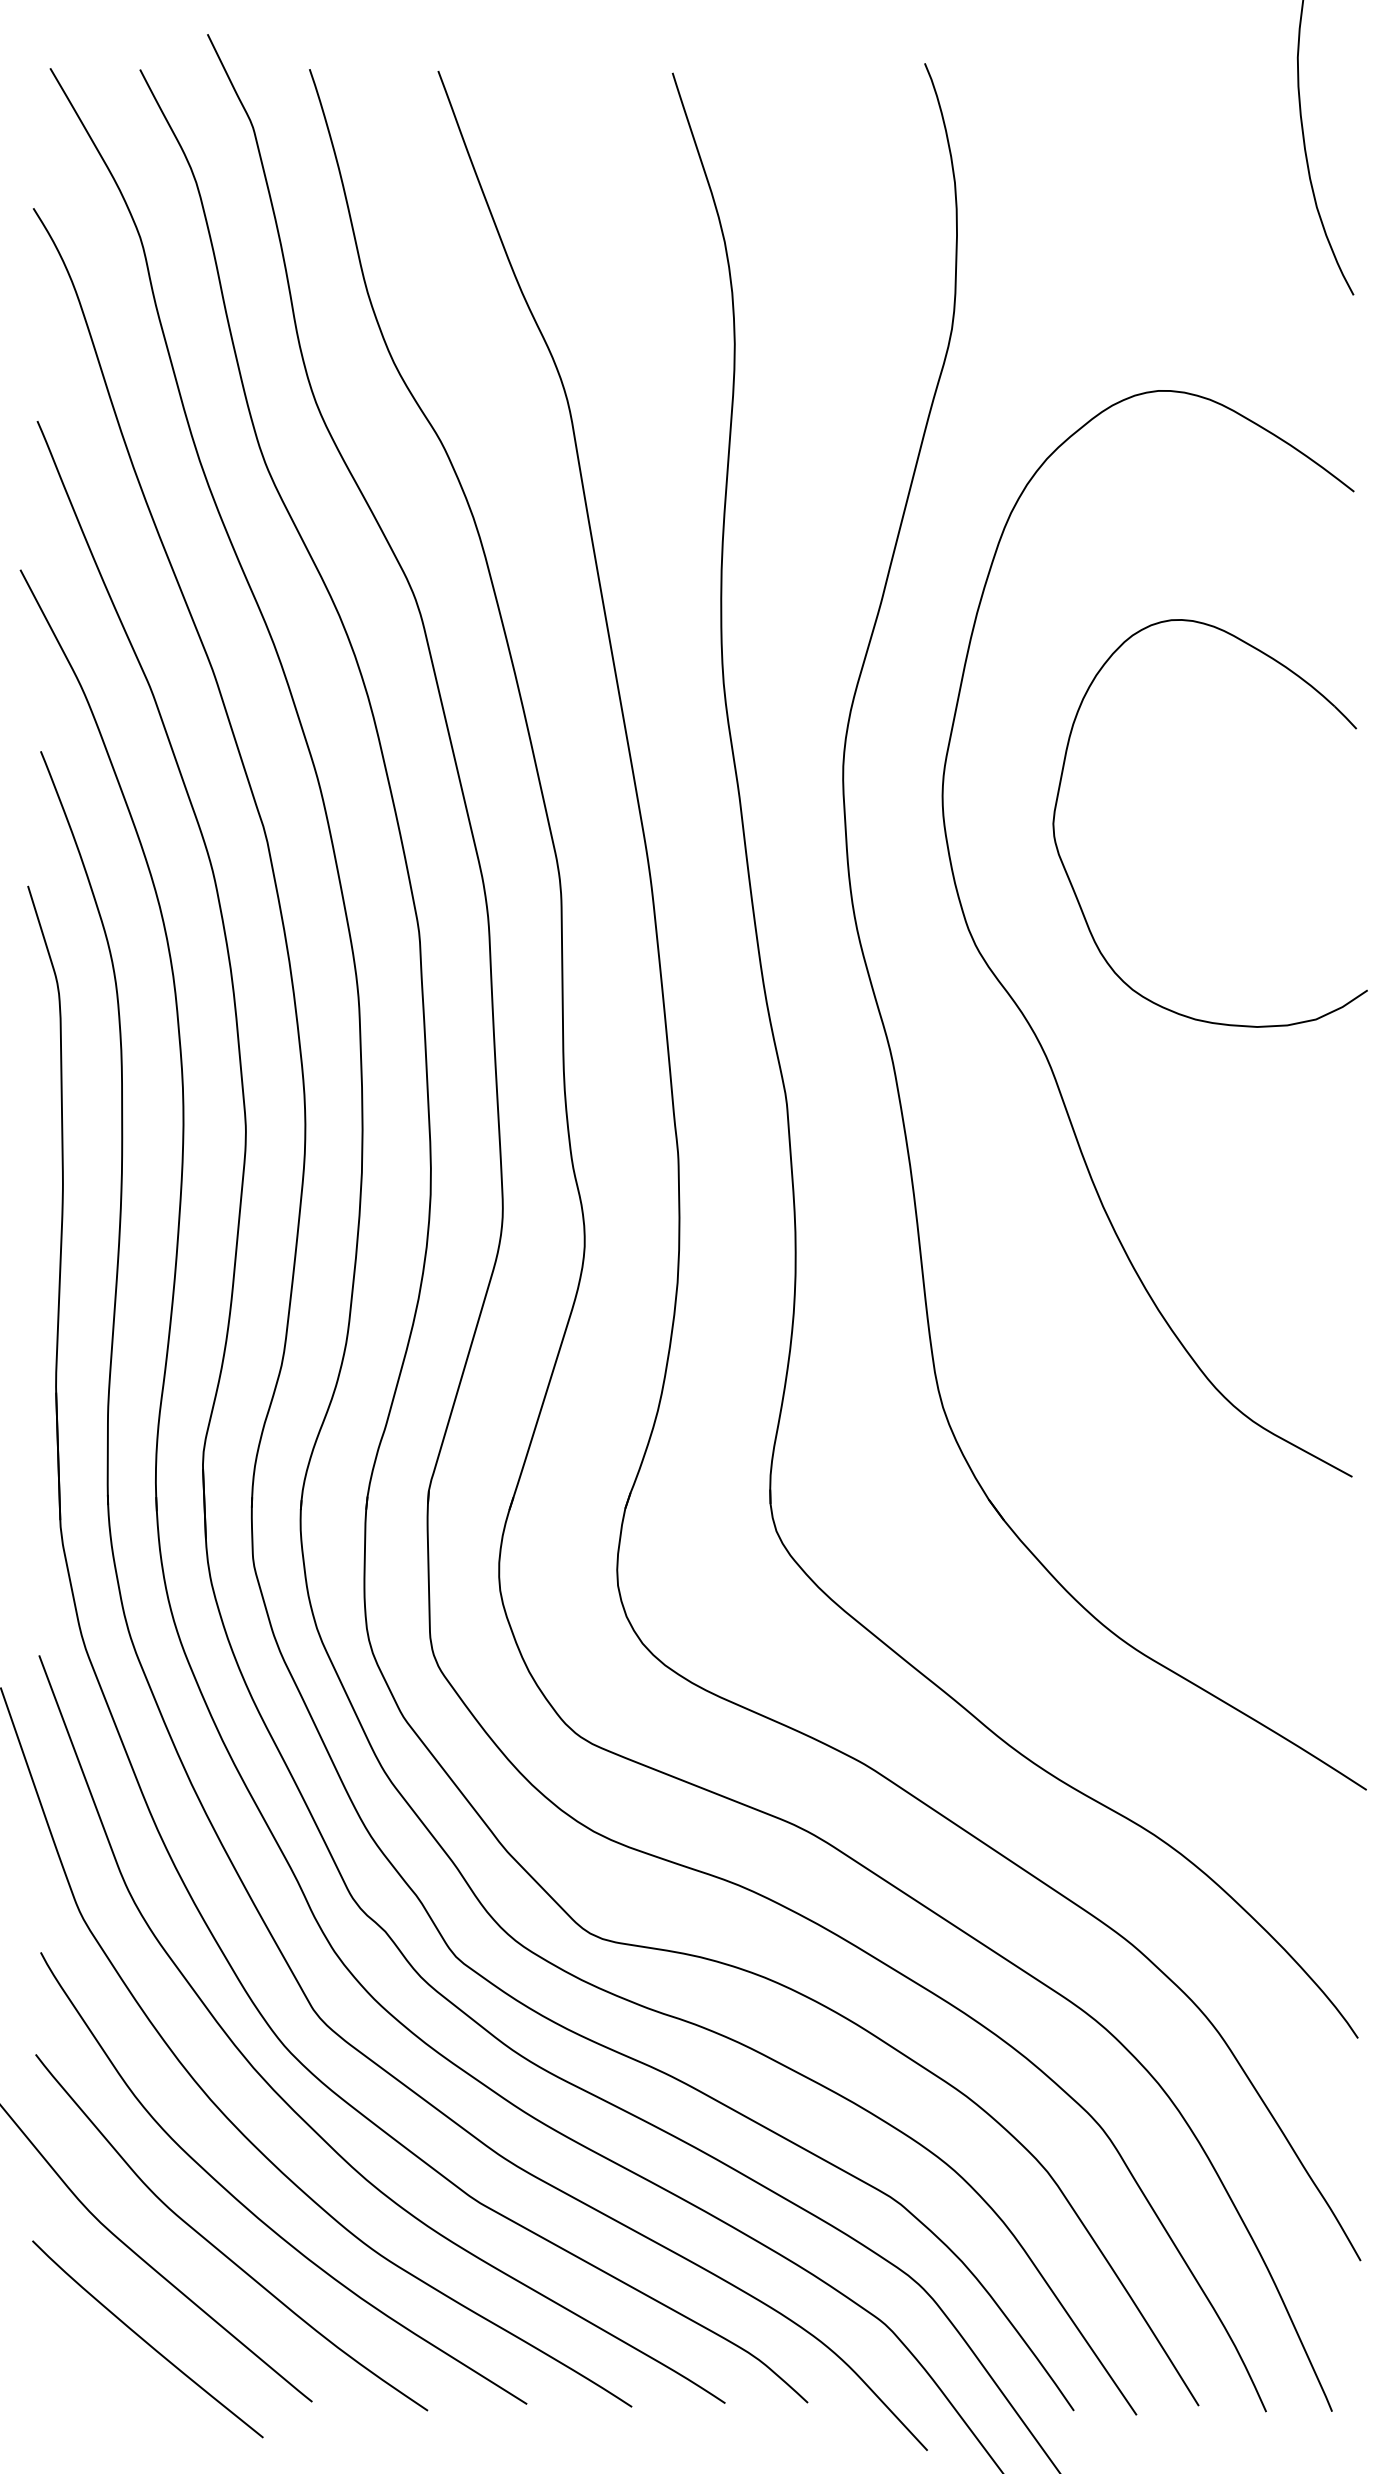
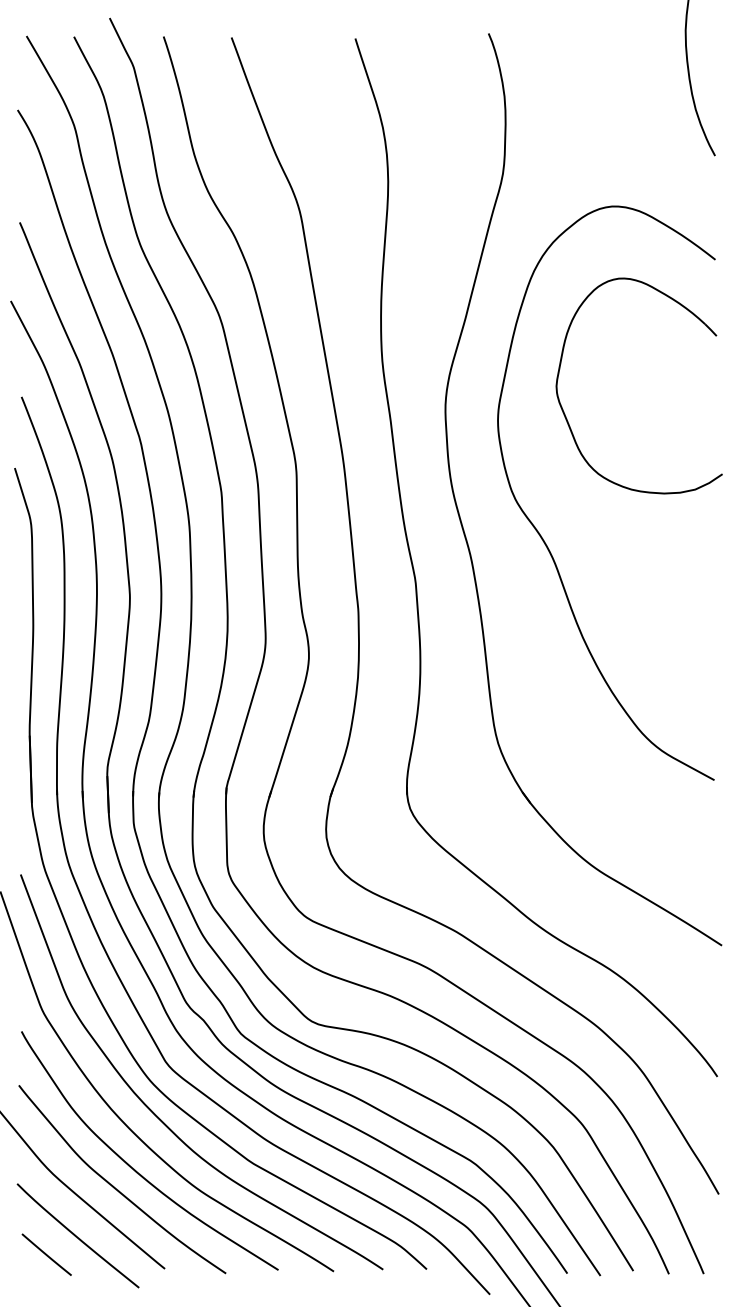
part: (1074, 884) -> (567, 418), moved
line: (87, 2374) -> (46, 1254), added

